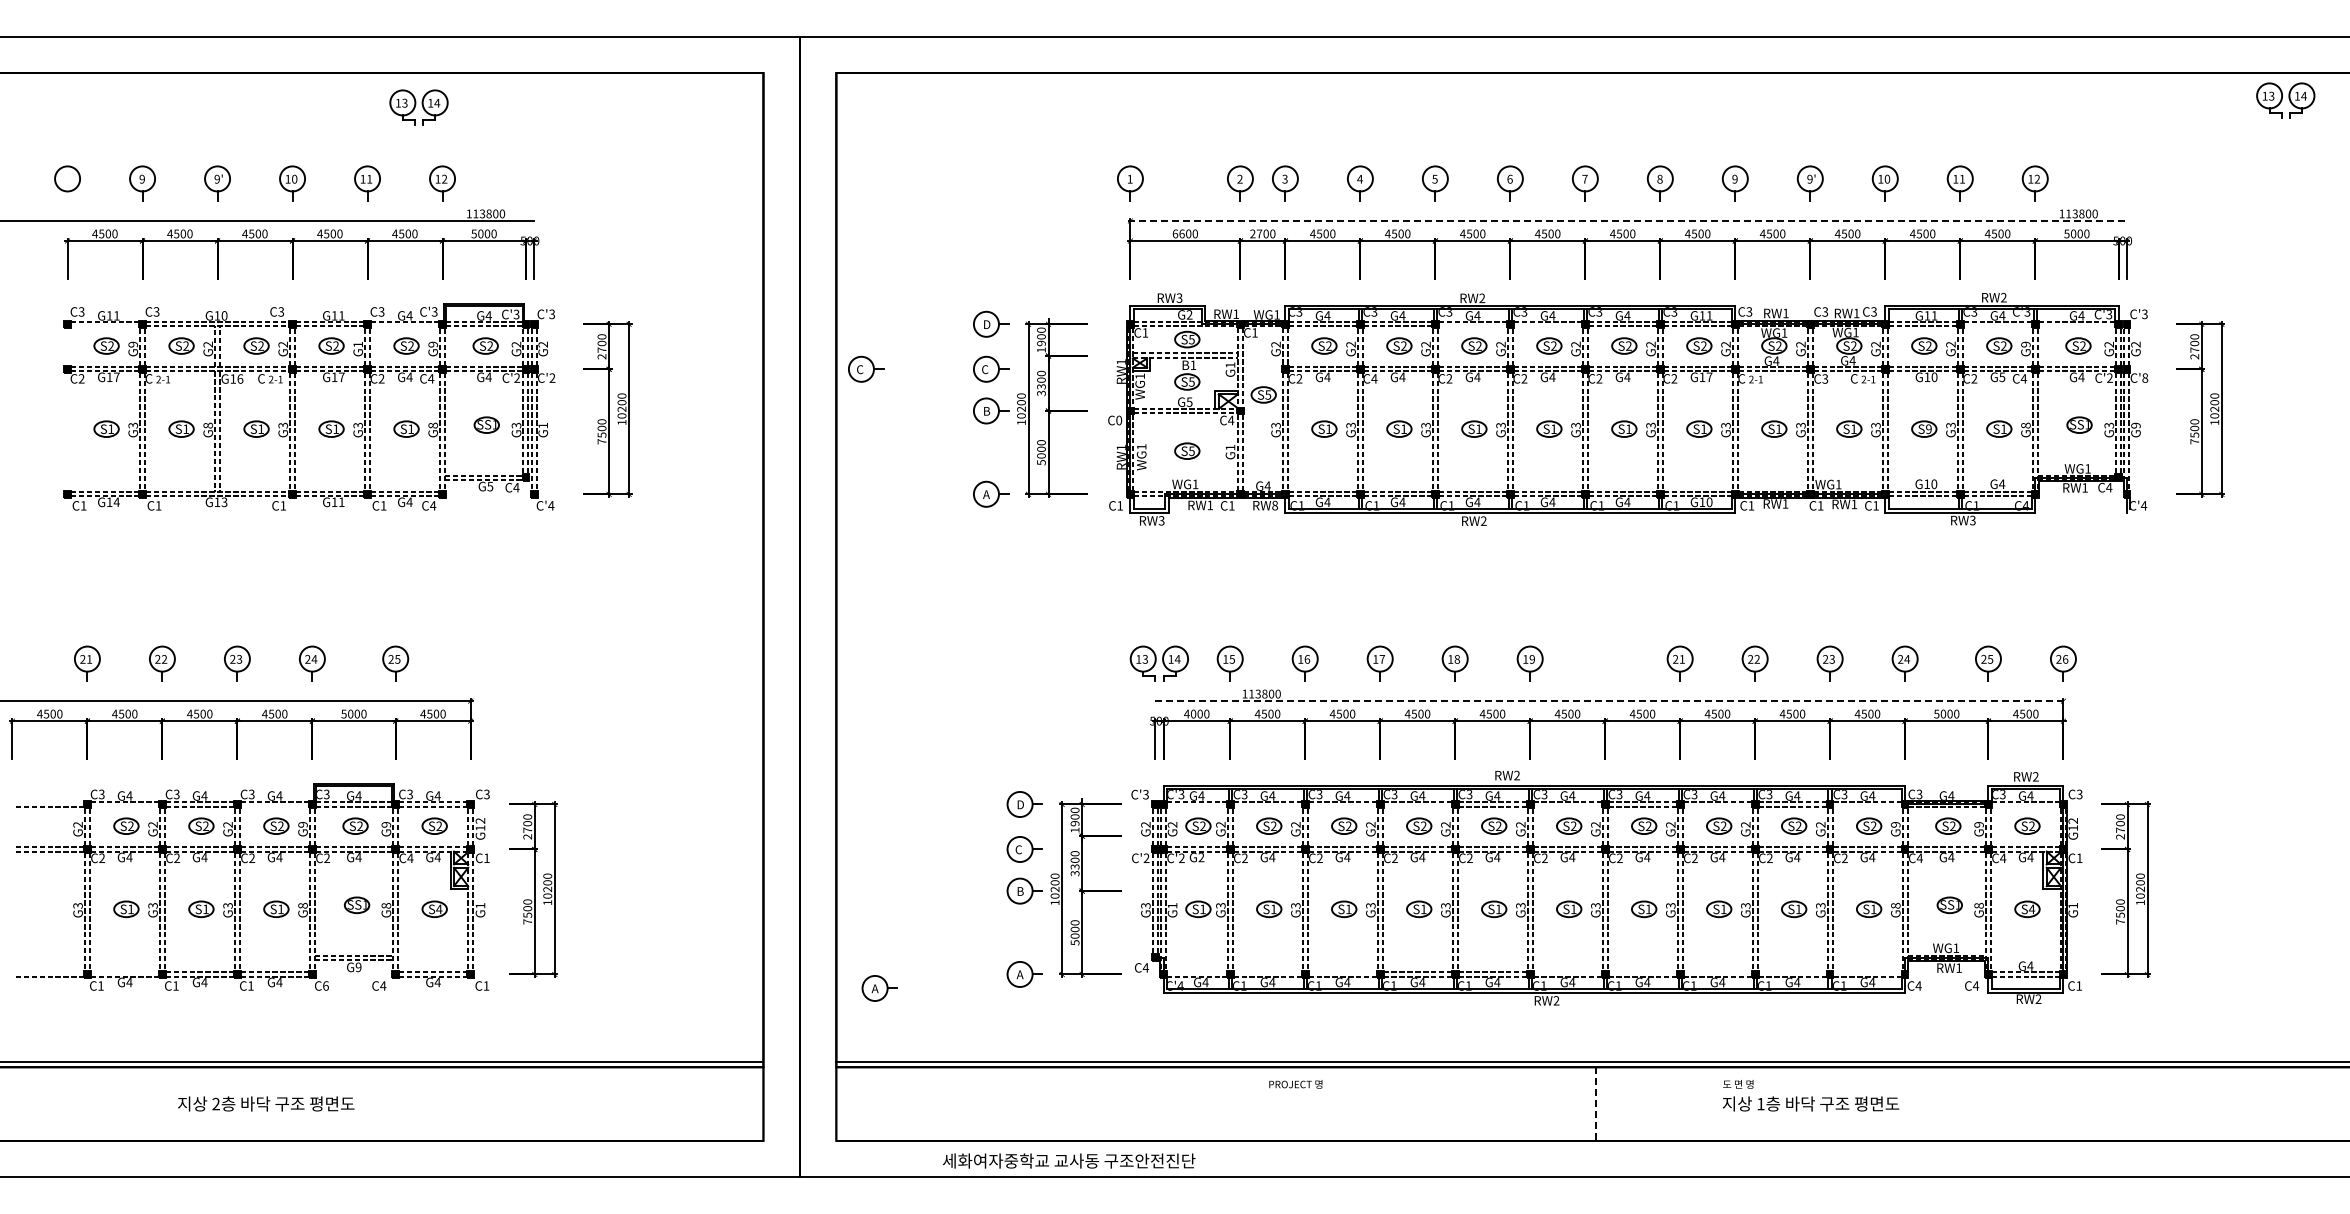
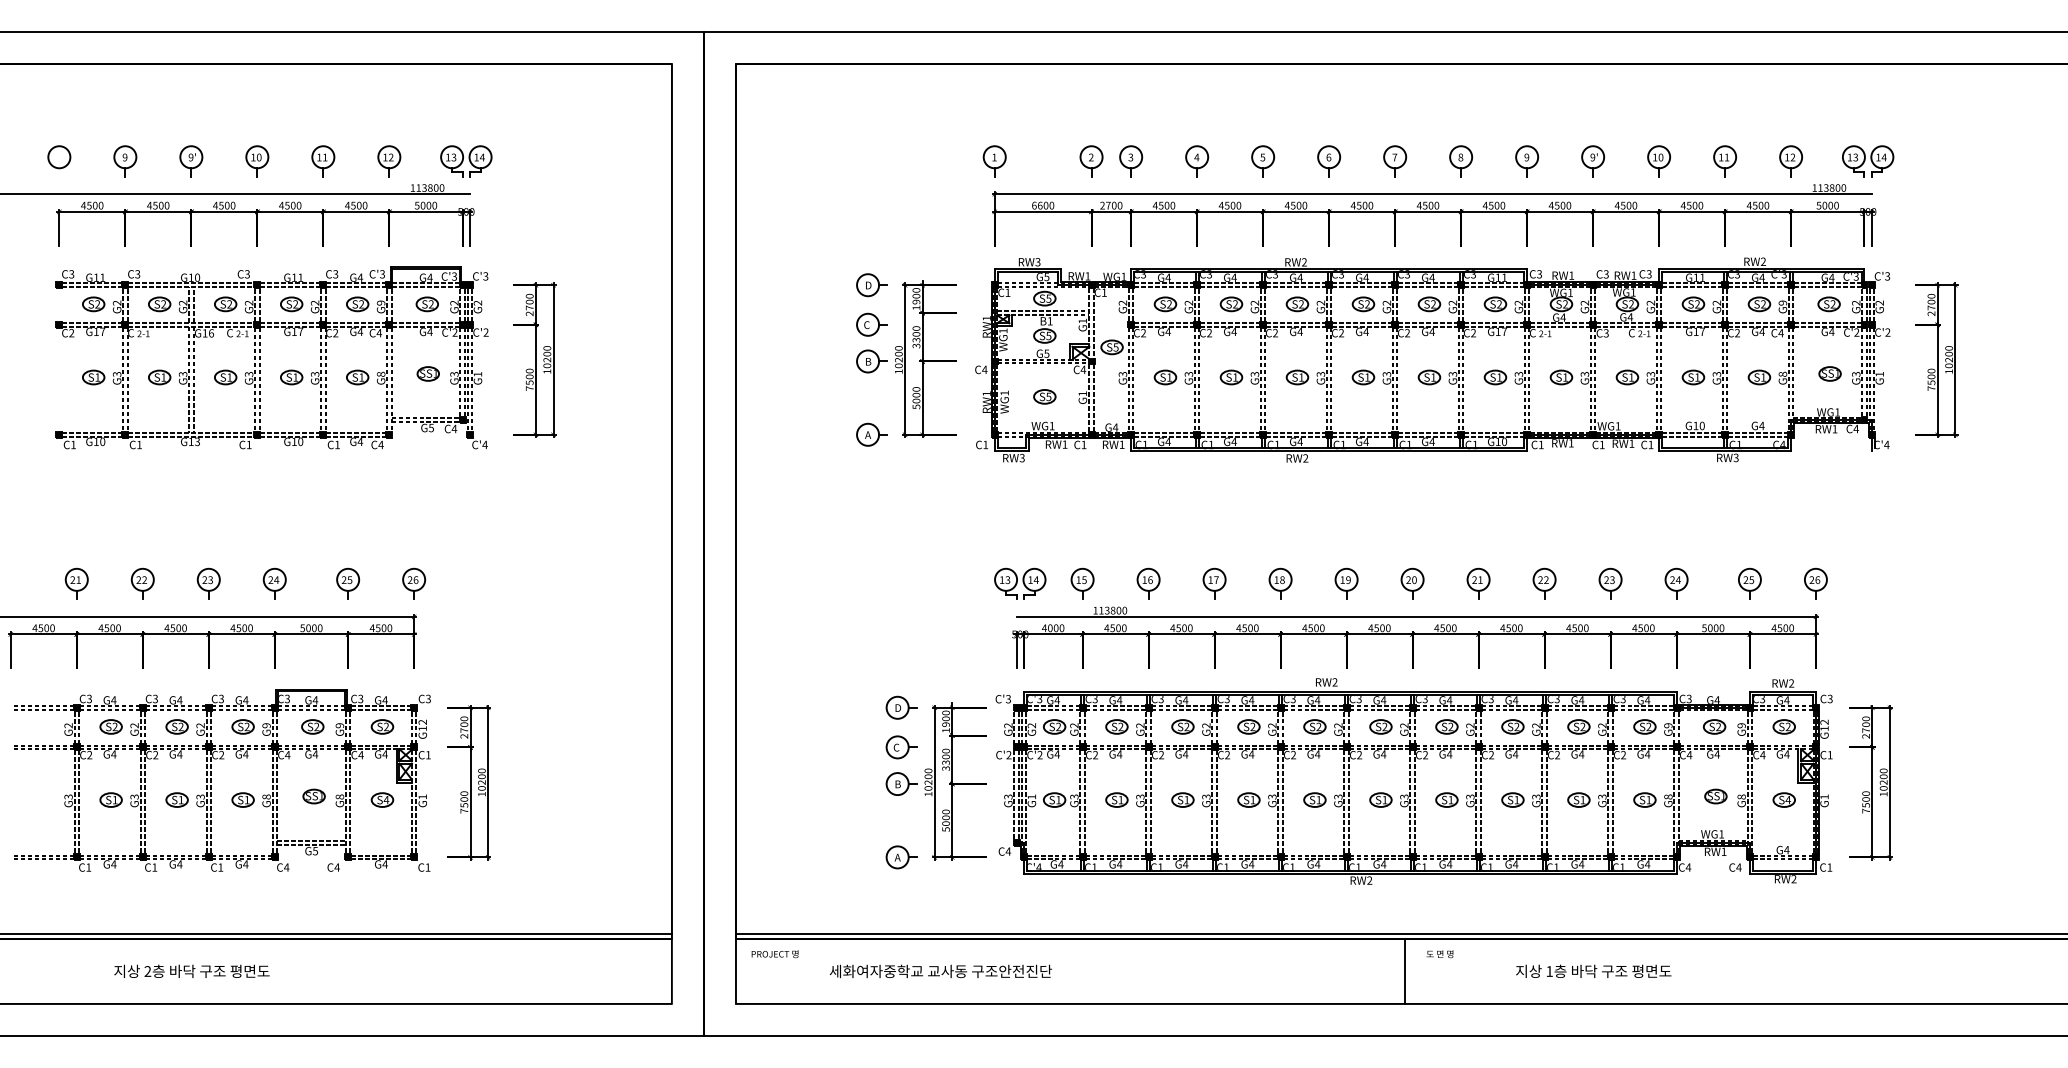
part: (2285, 100) -> (1867, 161), moved
part: (418, 107) -> (465, 161), moved
line: (1627, 221) -> (1432, 194), dashed -> solid
text: (1189, 314) -> (1046, 276), G2 -> G5
line: (104, 326) -> (91, 287), added
line: (404, 326) -> (355, 287), added
line: (1472, 326) -> (1295, 287), added
line: (1547, 326) -> (1361, 287), added
line: (1997, 326) -> (1757, 287), added
line: (2076, 326) -> (1827, 287), added
text: (133, 344) -> (117, 302), G9 -> G2
text: (357, 344) -> (314, 302), G1 -> G2
part: (866, 368) -> (762, 324), removed
text: (1934, 377) -> (1702, 332), G10 -> G17
text: (2001, 377) -> (1761, 332), G5 -> G4
text: (2145, 377) -> (1888, 332), C'8 -> C'2
text: (1374, 378) -> (1209, 332), C4 -> C2
text: (1119, 420) -> (985, 369), C0 -> C4
text: (207, 425) -> (182, 374), G8 -> G3
text: (2135, 425) -> (1879, 374), G9 -> G1
text: (1928, 429) -> (1697, 377), S9 -> S1
text: (116, 502) -> (102, 442), G14 -> G10
text: (341, 502) -> (300, 442), G11 -> G10
text: (1274, 505) -> (1121, 444), RW8 -> RW1
part: (470, 663) -> (413, 583), added
part: (1604, 663) -> (1412, 583), added
line: (1611, 701) -> (1418, 617), dashed -> solid
line: (49, 802) -> (43, 706), added
line: (124, 806) -> (109, 709), added
line: (274, 806) -> (241, 709), added
line: (1196, 806) -> (1052, 709), added
line: (1267, 806) -> (1115, 709), added
line: (1342, 806) -> (1181, 709), added
line: (1417, 806) -> (1247, 709), added
line: (1567, 806) -> (1379, 709), added
line: (1717, 806) -> (1511, 709), added
line: (1867, 806) -> (1643, 709), added
line: (2025, 806) -> (1782, 709), added
text: (327, 857) -> (288, 754), C2 -> C4
text: (1201, 857) -> (1057, 754), G2 -> G4
text: (358, 966) -> (315, 850), G9 -> G5
line: (49, 972) -> (43, 855), added
line: (124, 972) -> (109, 855), added
line: (1196, 972) -> (1052, 855), added
line: (1267, 972) -> (1115, 855), added
line: (1342, 972) -> (1181, 855), added
line: (1567, 972) -> (1379, 855), added
line: (1642, 972) -> (1445, 855), added
line: (1717, 972) -> (1511, 855), added
line: (1792, 972) -> (1577, 855), added
line: (1867, 972) -> (1643, 855), added
text: (325, 985) -> (286, 867), C6 -> C4
part: (879, 988) -> (773, 869), removed
text: (1295, 1084) -> (774, 954), moved
text: (1738, 1084) -> (1440, 954), moved
text: (266, 1103) -> (192, 970), moved
line: (1596, 1104) -> (1404, 971), dashed -> solid
text: (1069, 1160) -> (941, 970), moved

